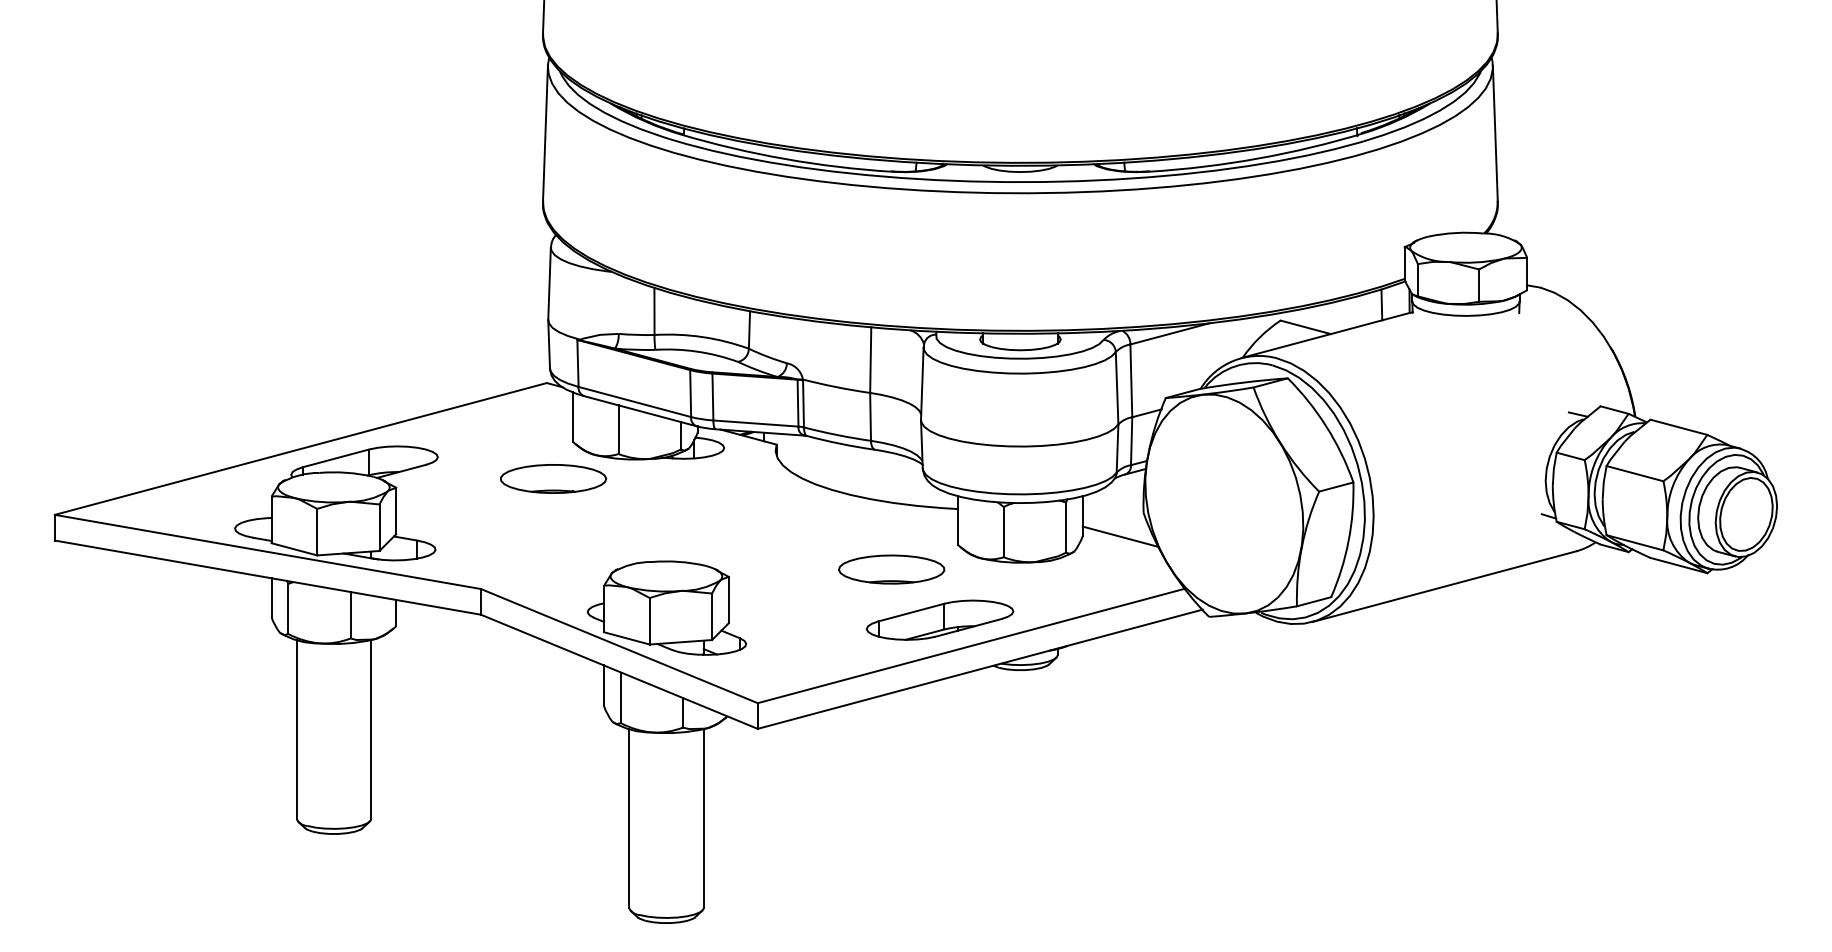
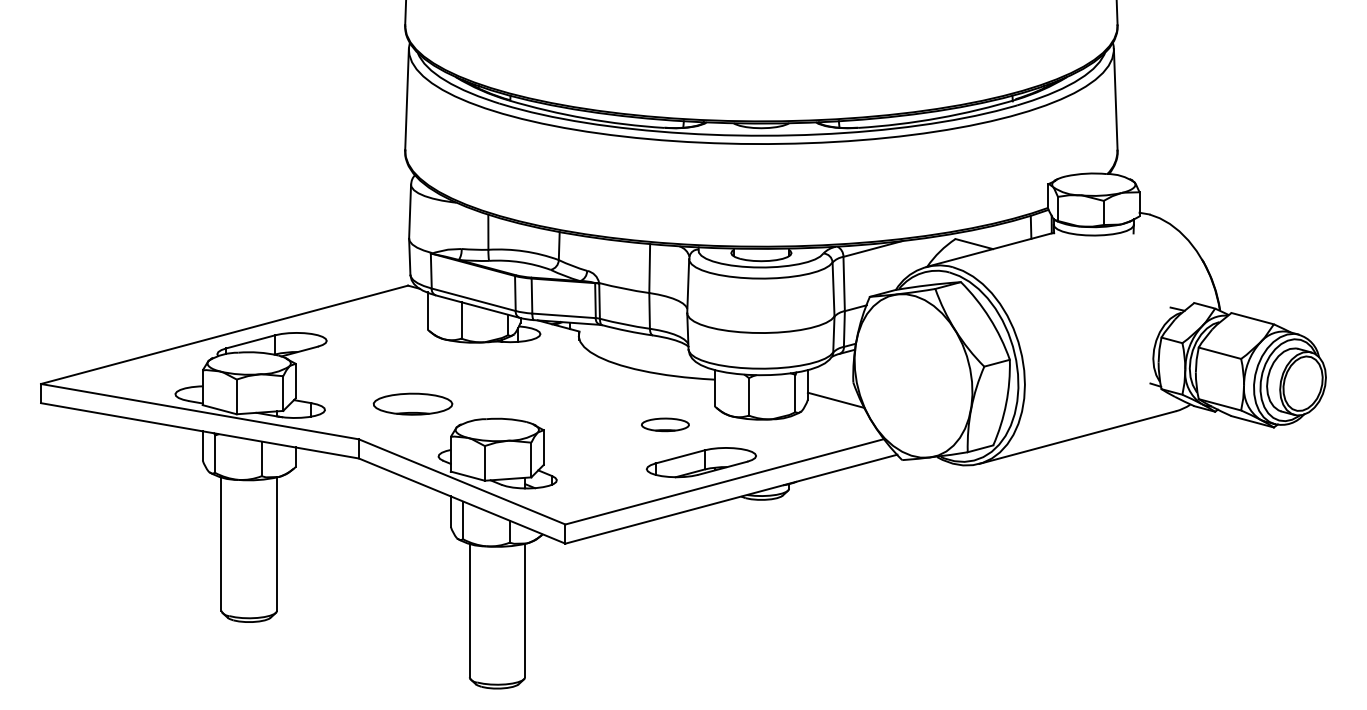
part: (552, 478) -> (412, 403), moved
part: (891, 569) -> (665, 424), size x0.6

